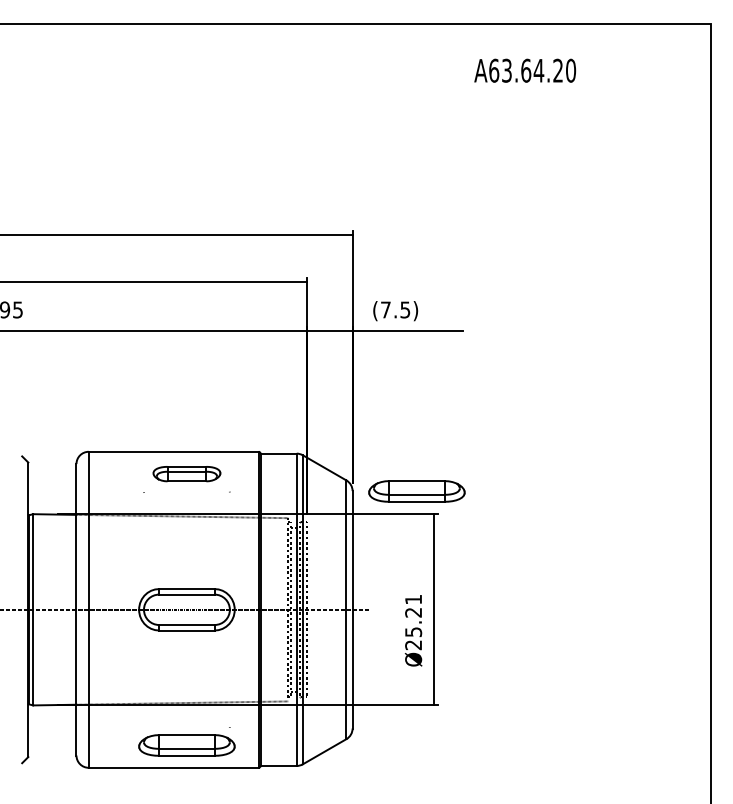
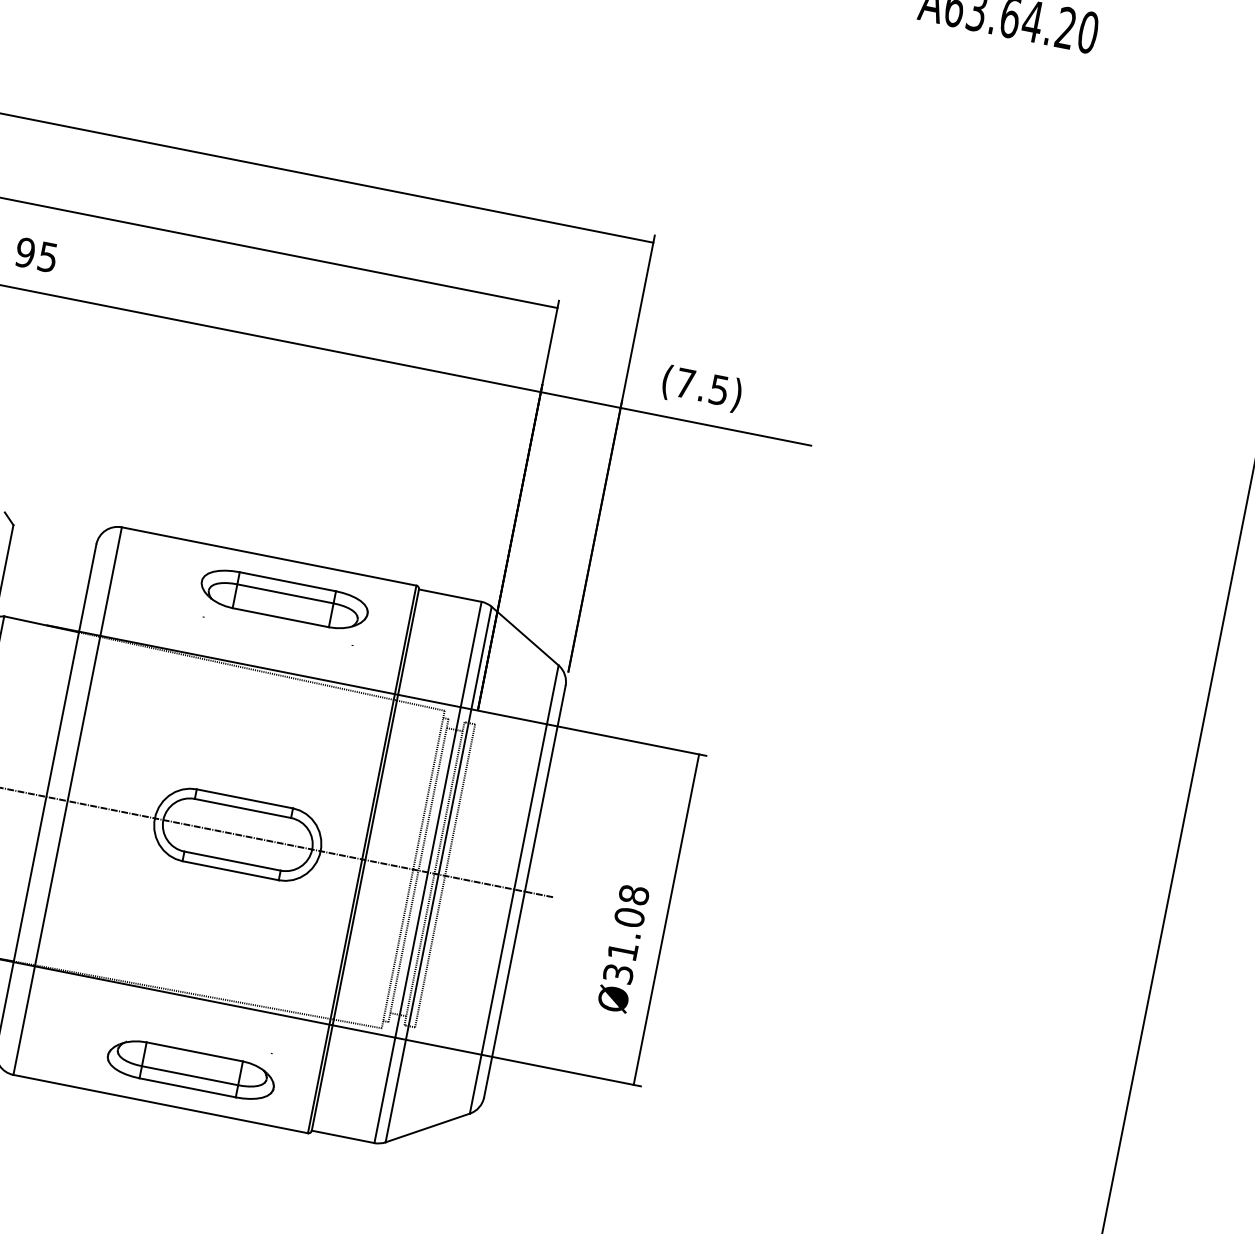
part: (186, 473) -> (283, 598), size x1.43
part: (416, 491) -> (676, 708), removed
text: (413, 622) -> (626, 934), Ø25.21 -> Ø31.08

